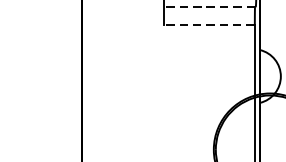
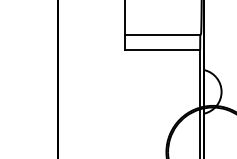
line: (209, 6) -> (162, 34), dashed -> solid
line: (209, 24) -> (162, 49), dashed -> solid

